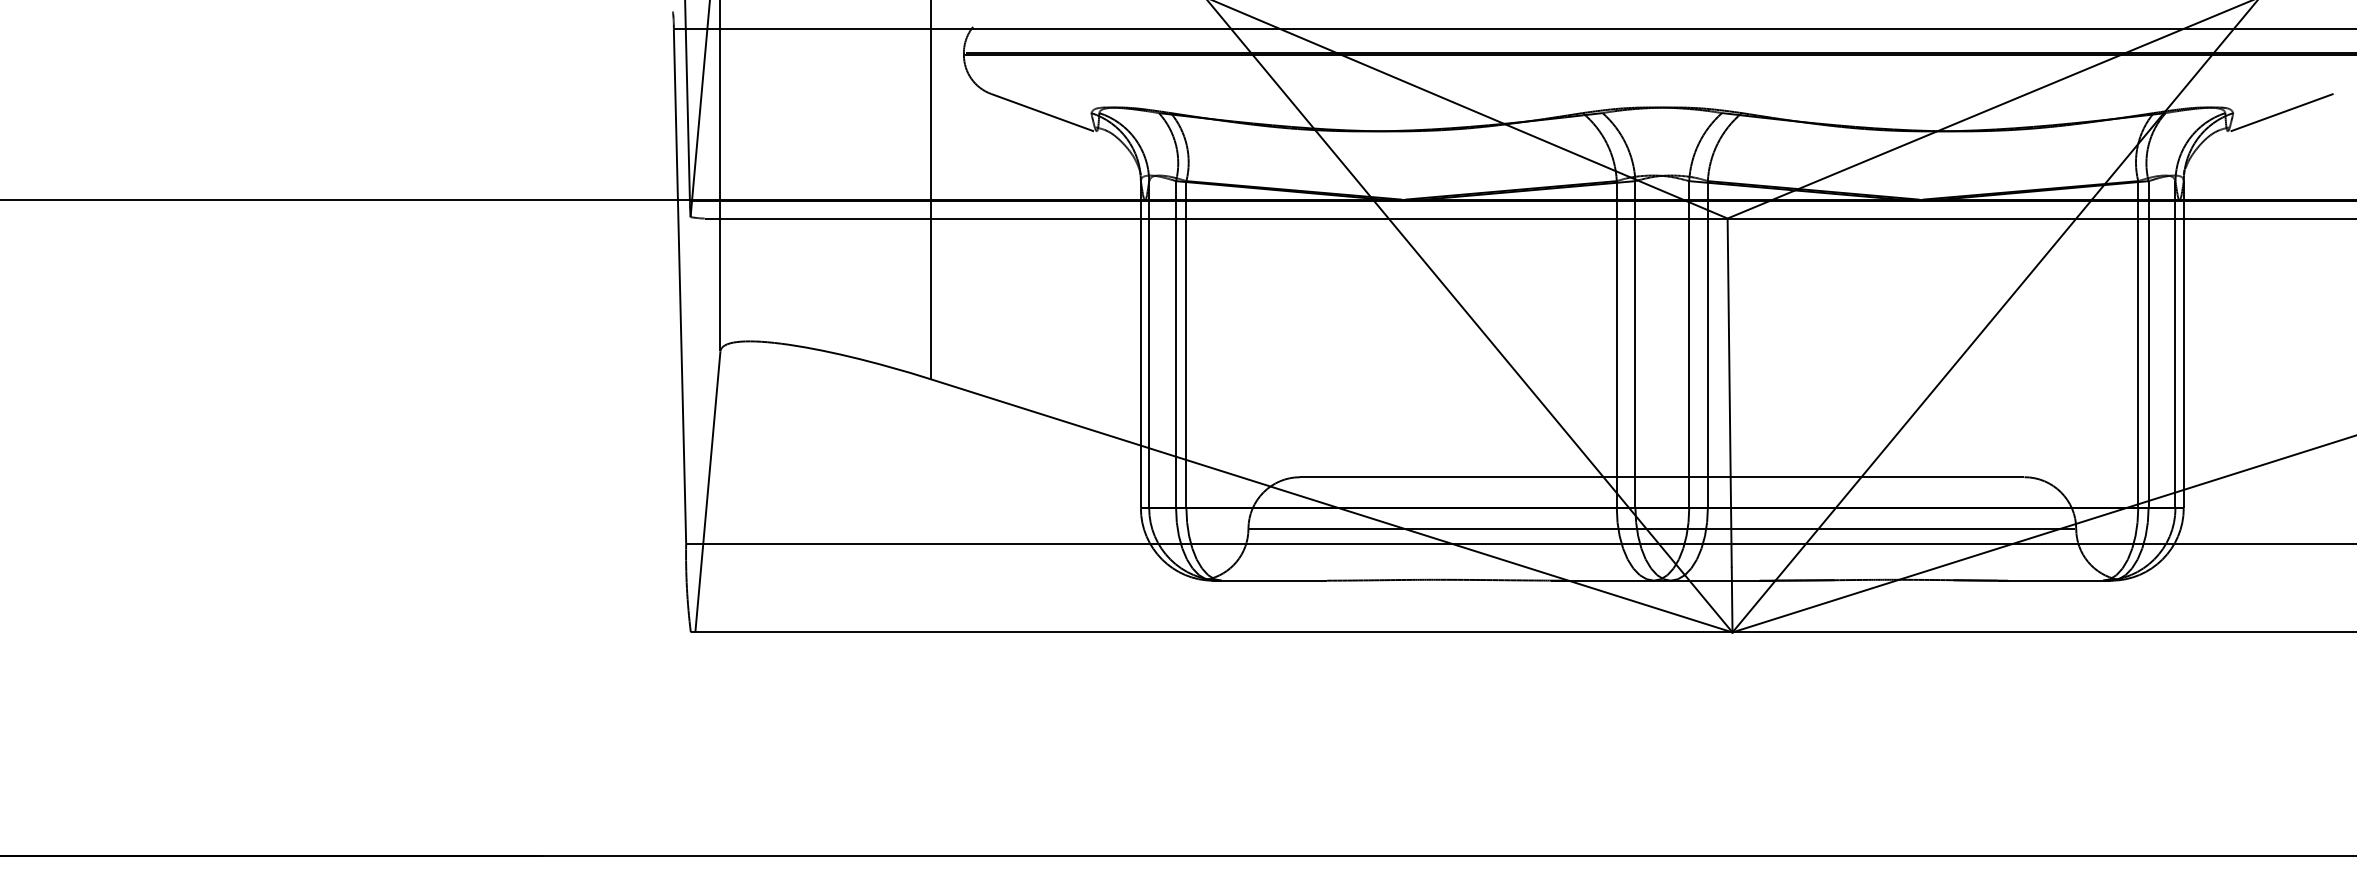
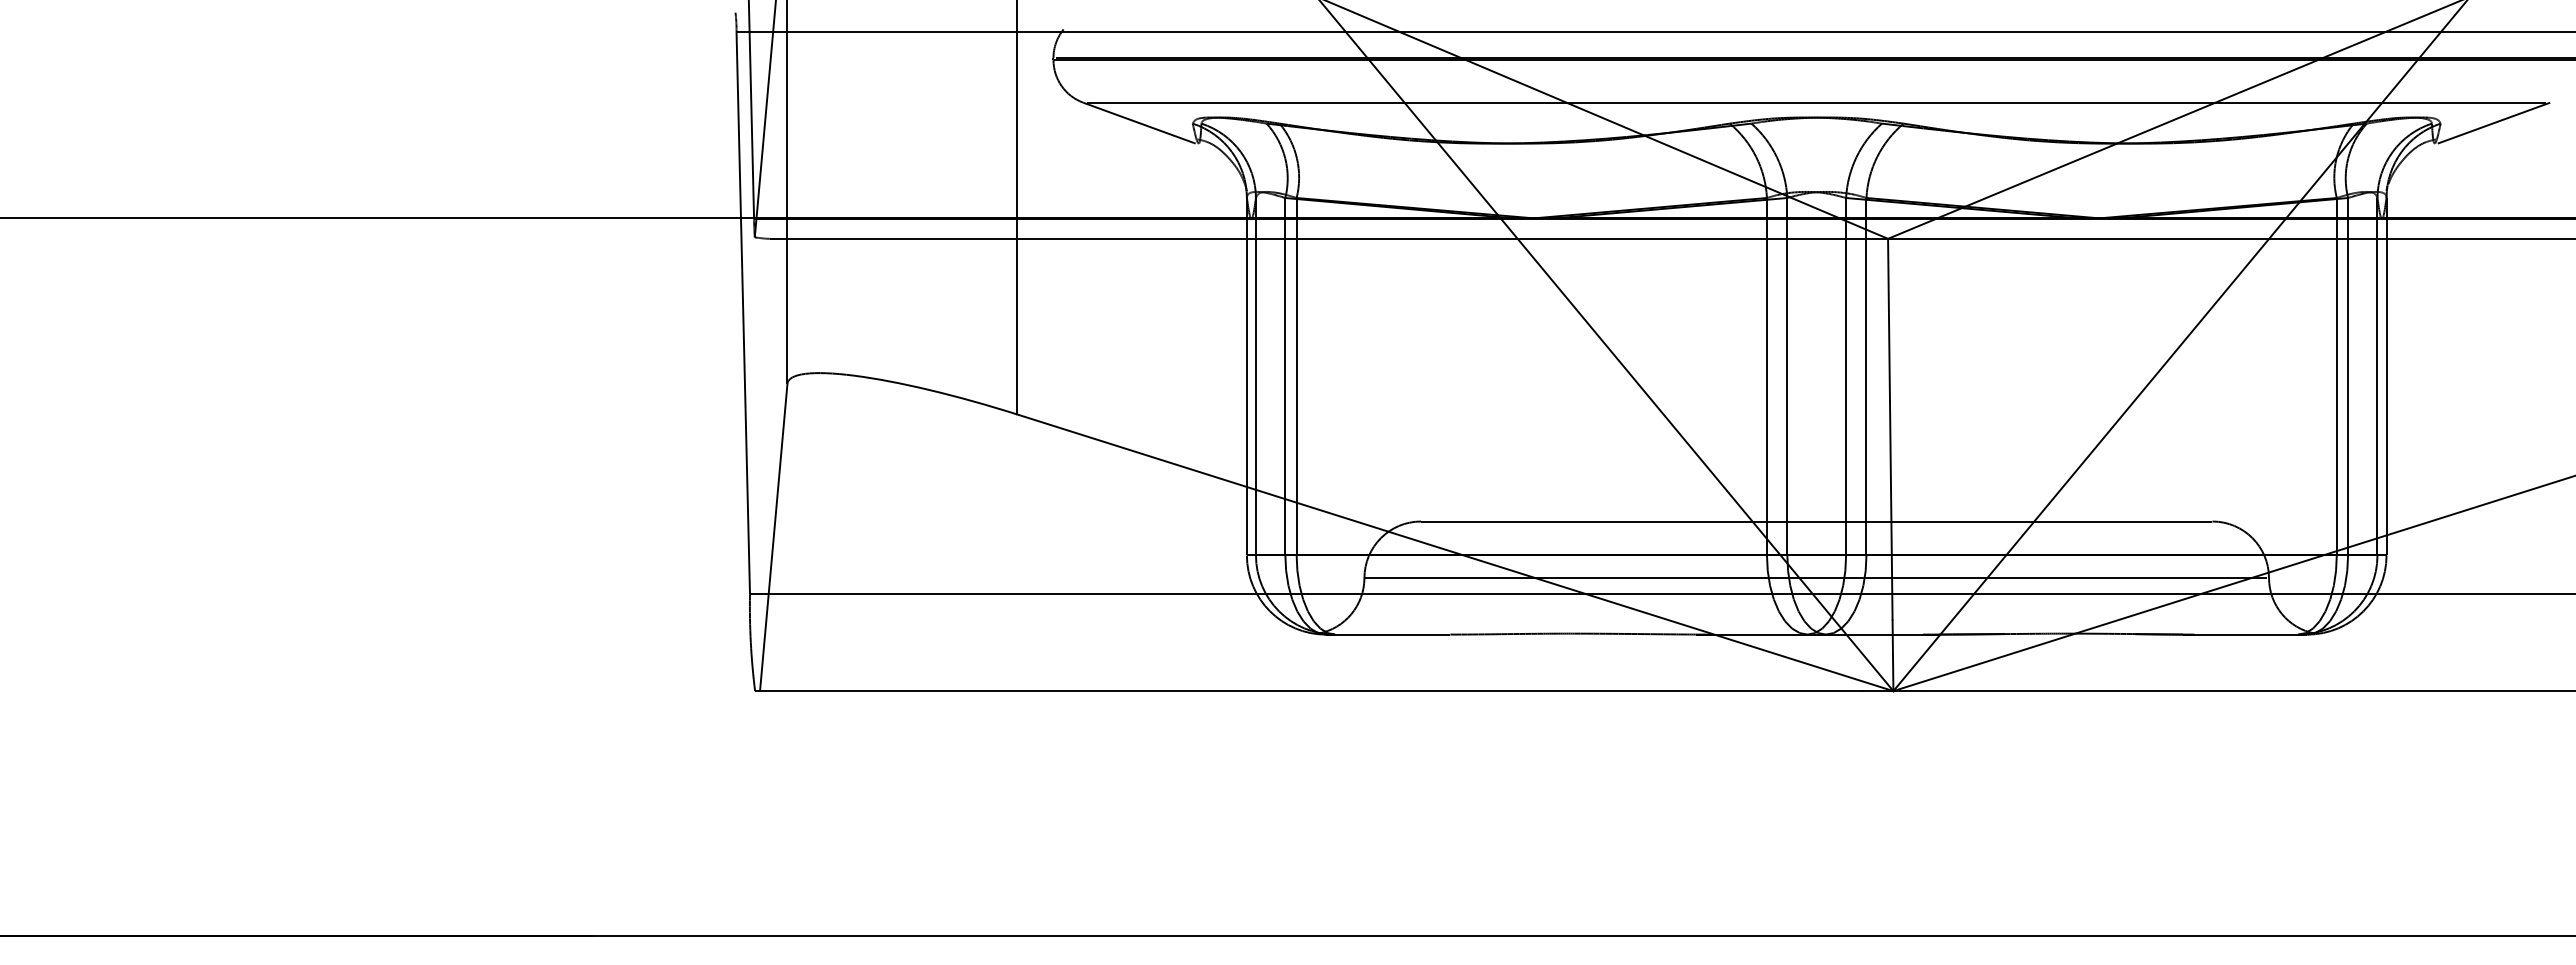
line: (1662, 93) -> (1816, 102), added

